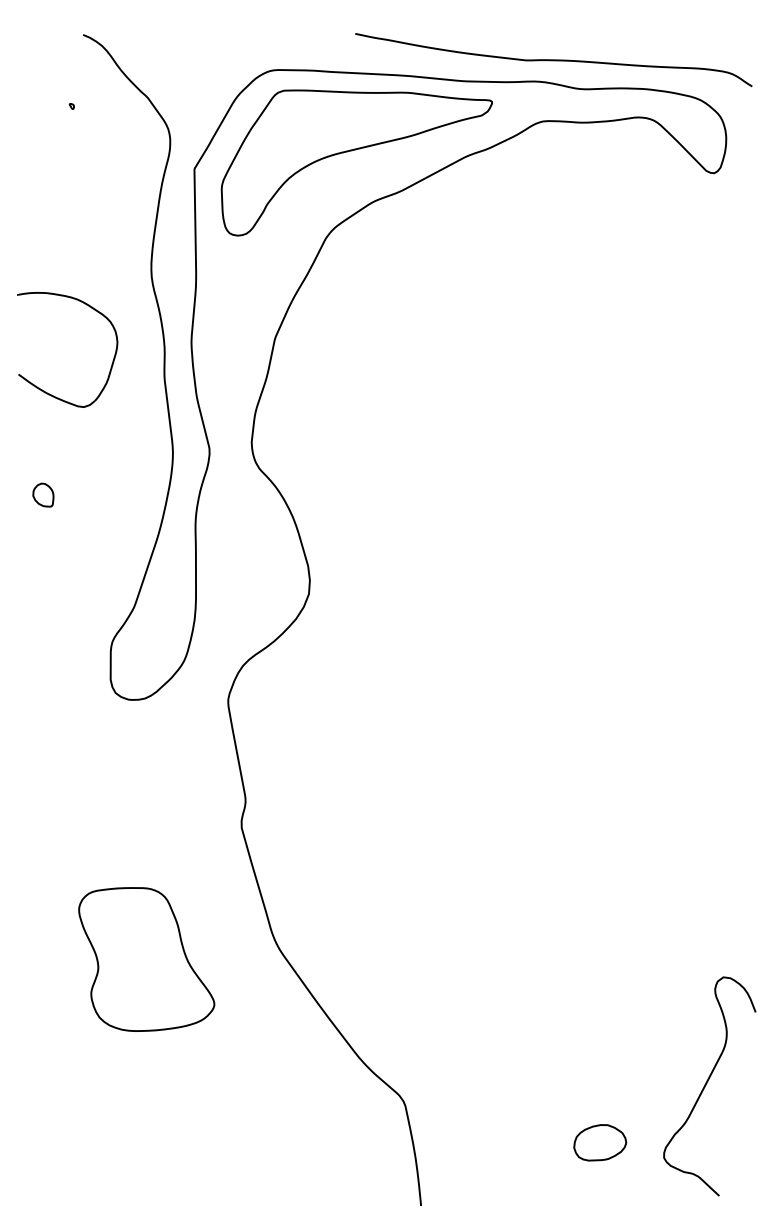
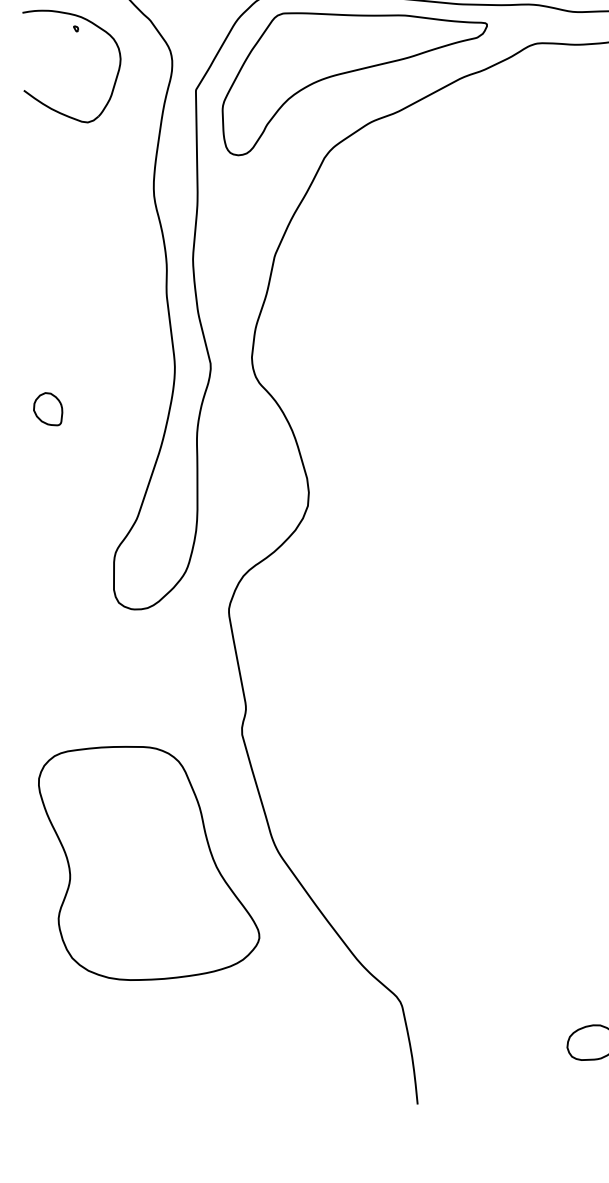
part: (111, 363) -> (114, 79), moved
part: (43, 494) -> (48, 408), size x1.43
part: (146, 959) -> (149, 863), size x1.67

